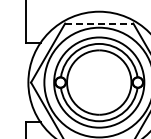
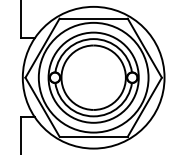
line: (100, 23) -> (94, 18), dashed -> solid

